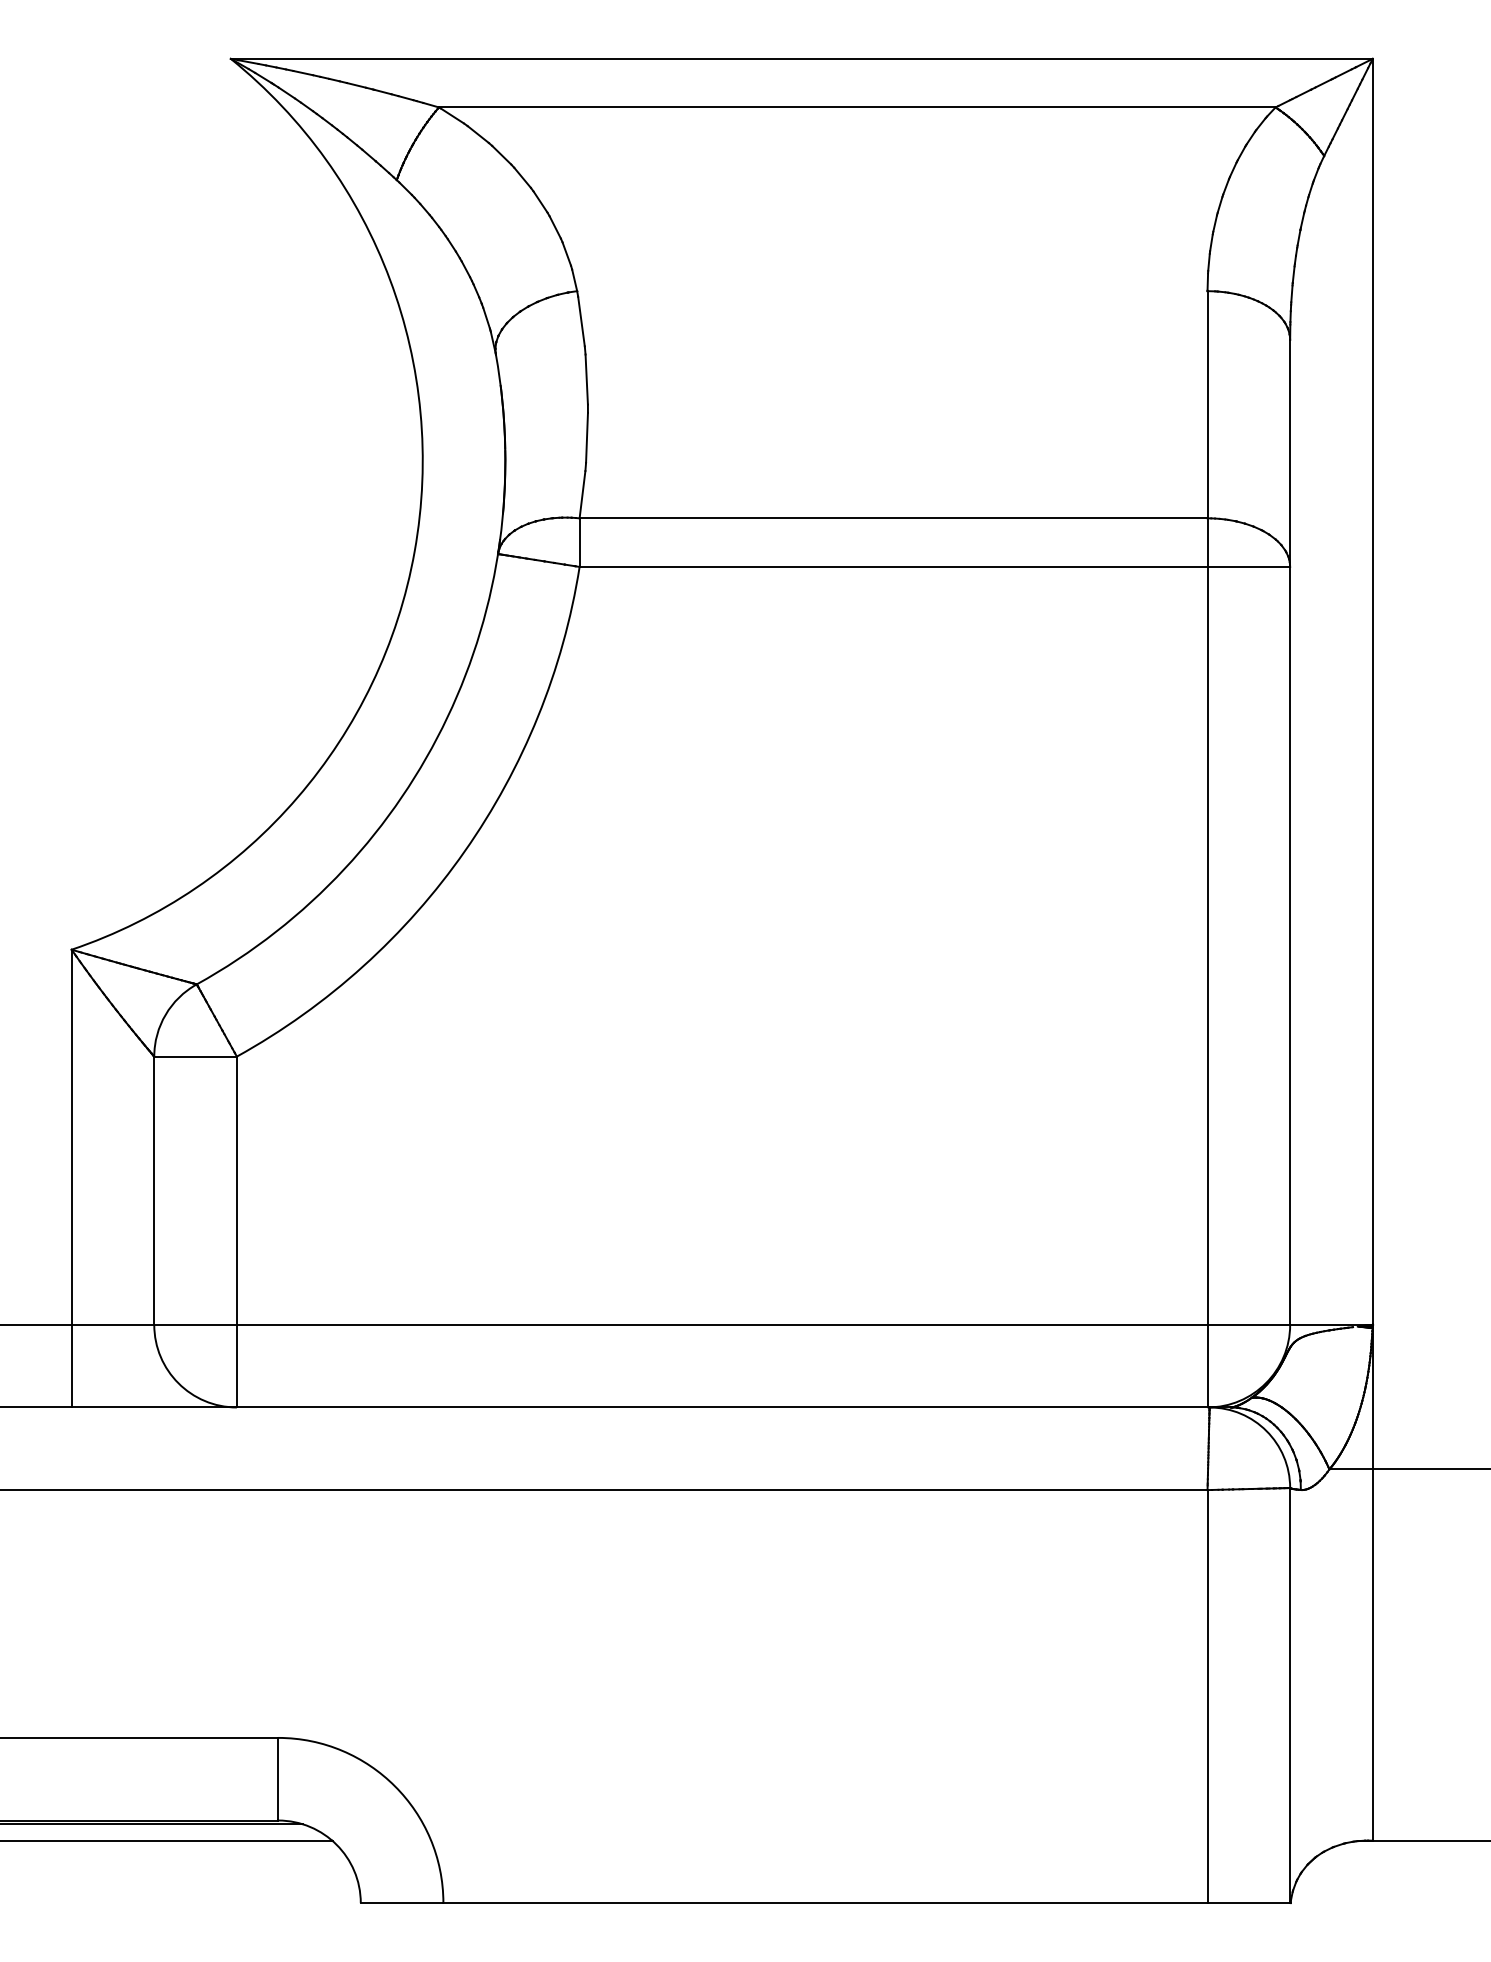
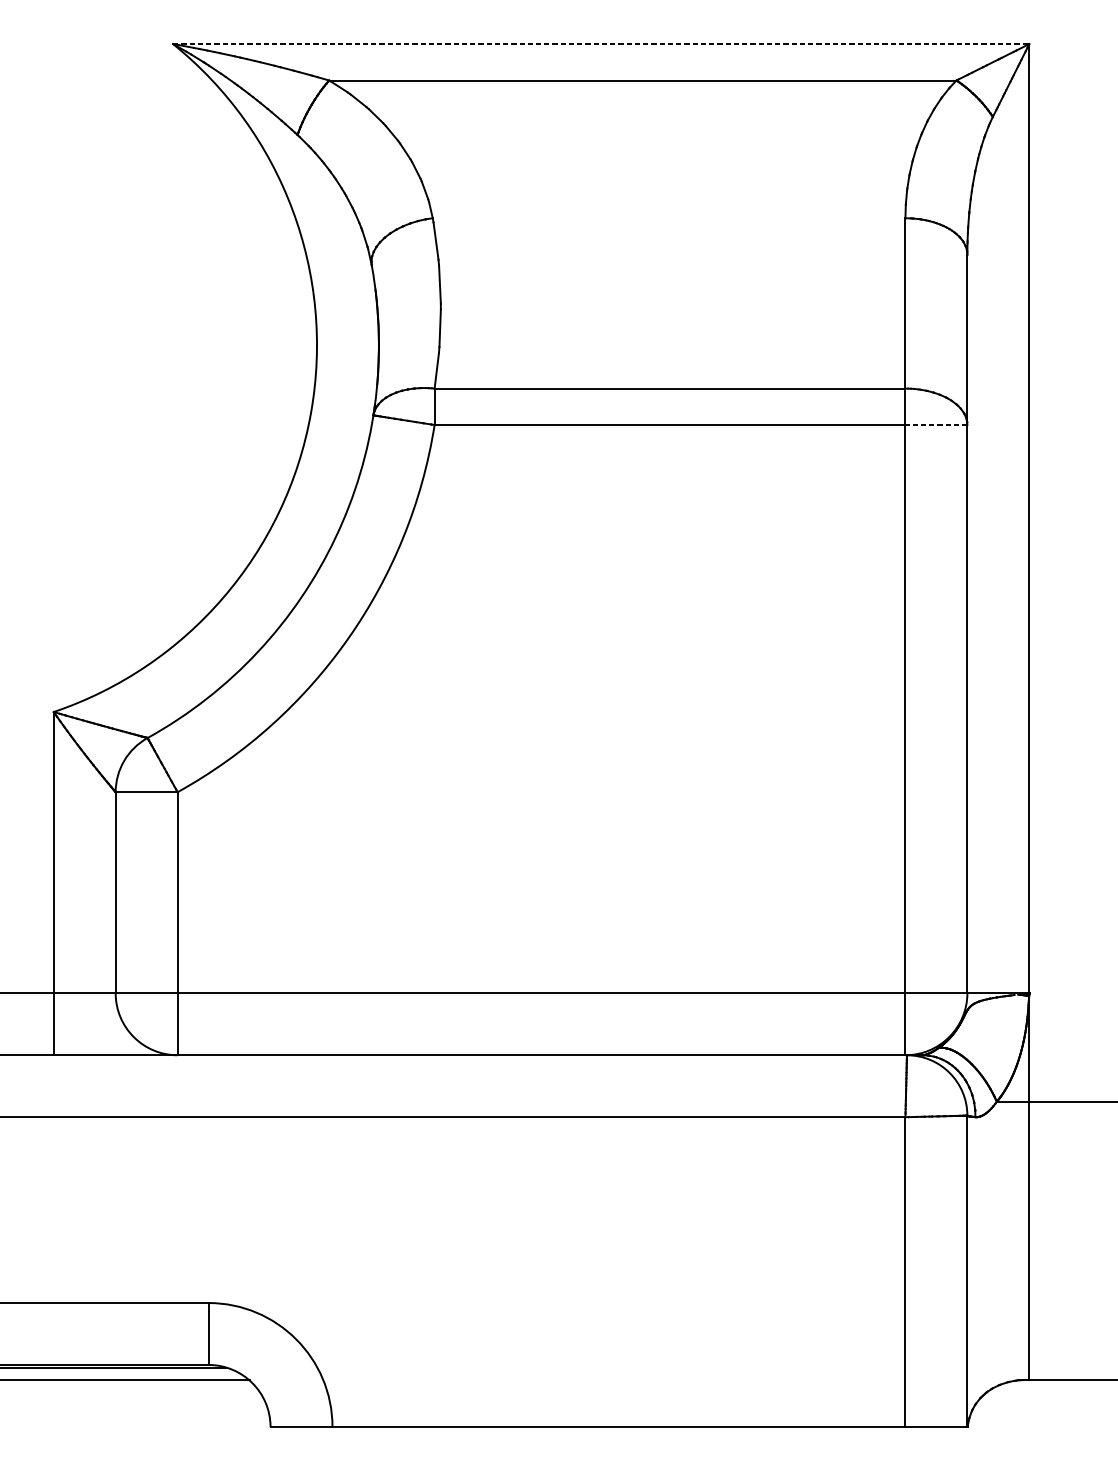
line: (801, 58) -> (600, 43), solid -> dashed
line: (1248, 566) -> (936, 424), solid -> dashed

